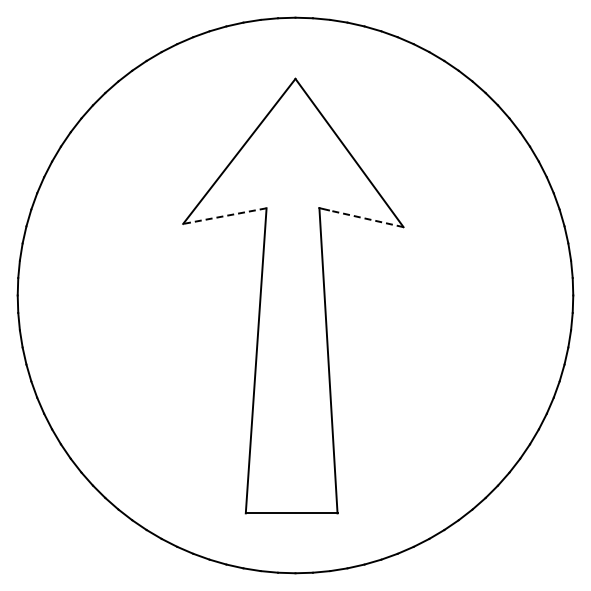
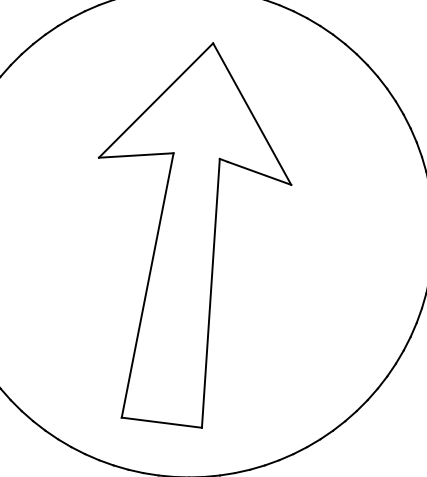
line: (224, 216) -> (135, 155), dashed -> solid
line: (365, 218) -> (258, 173), dashed -> solid

